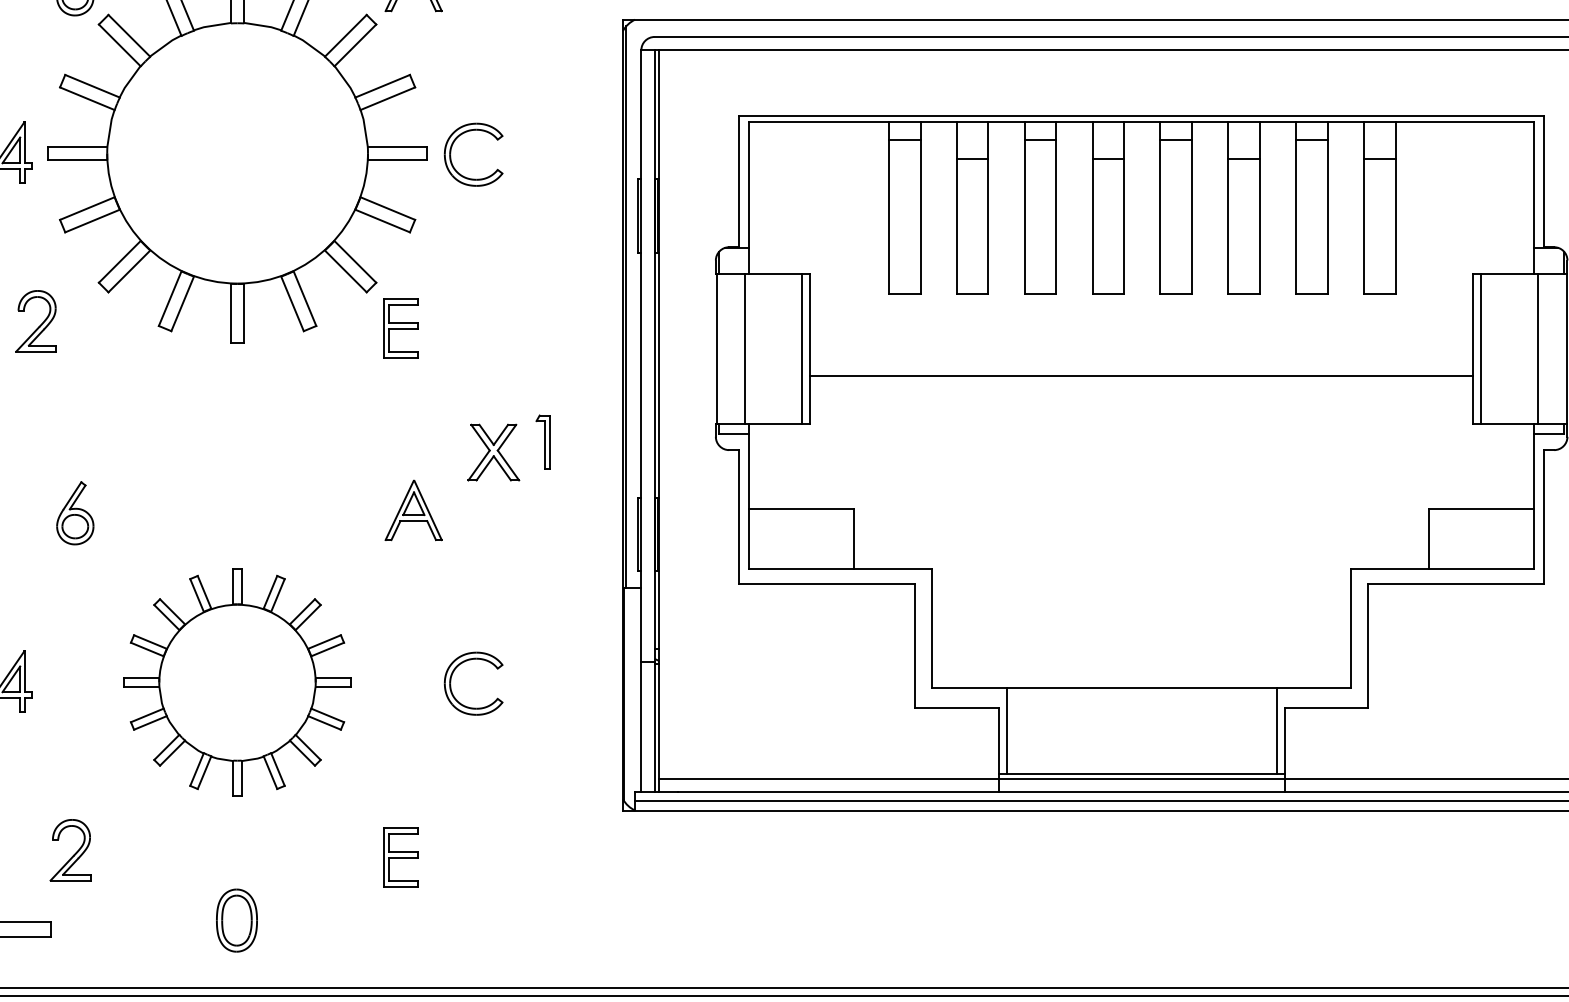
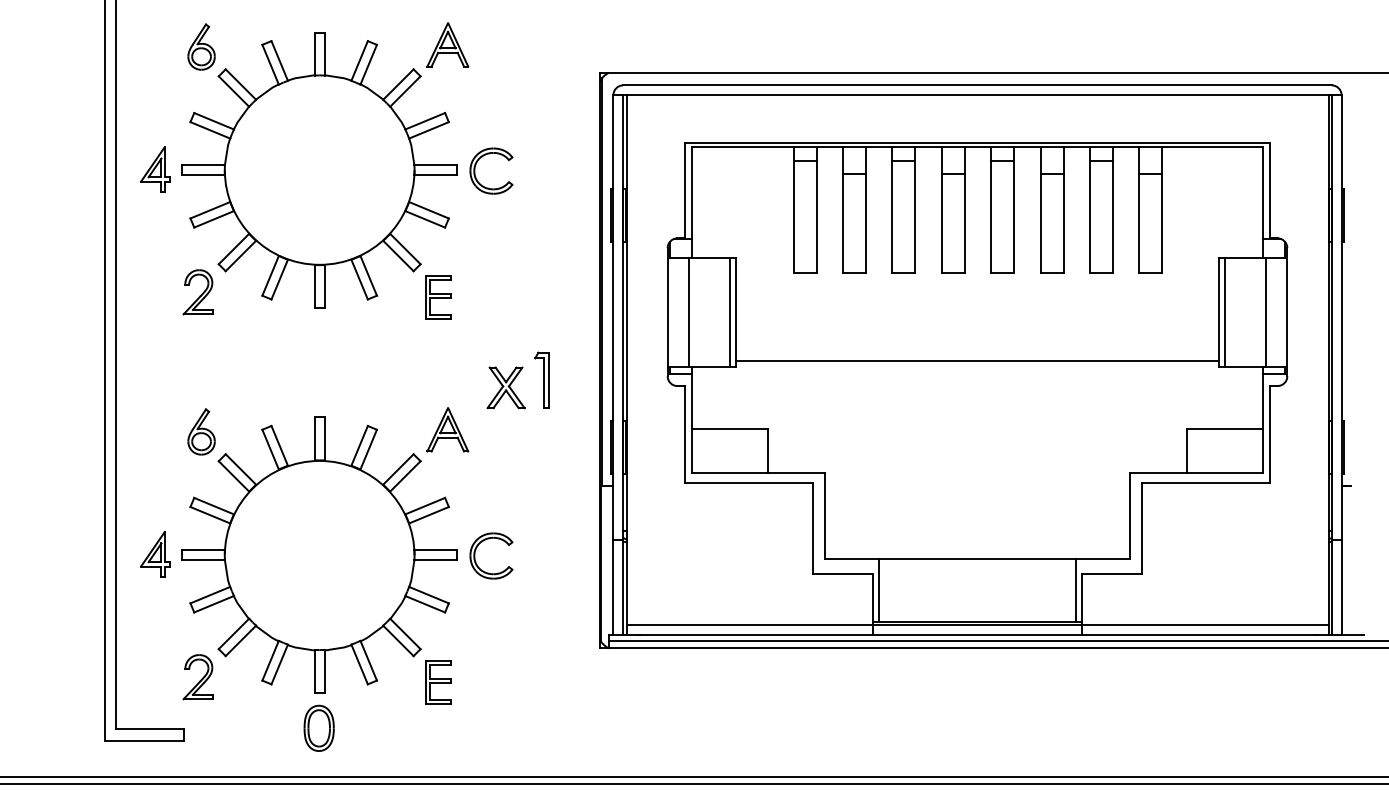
part: (35, 321) -> (197, 292), moved
line: (1141, 376) -> (977, 361), moved
part: (542, 441) -> (541, 379), size x1.43
part: (237, 681) -> (319, 554), size x1.67

